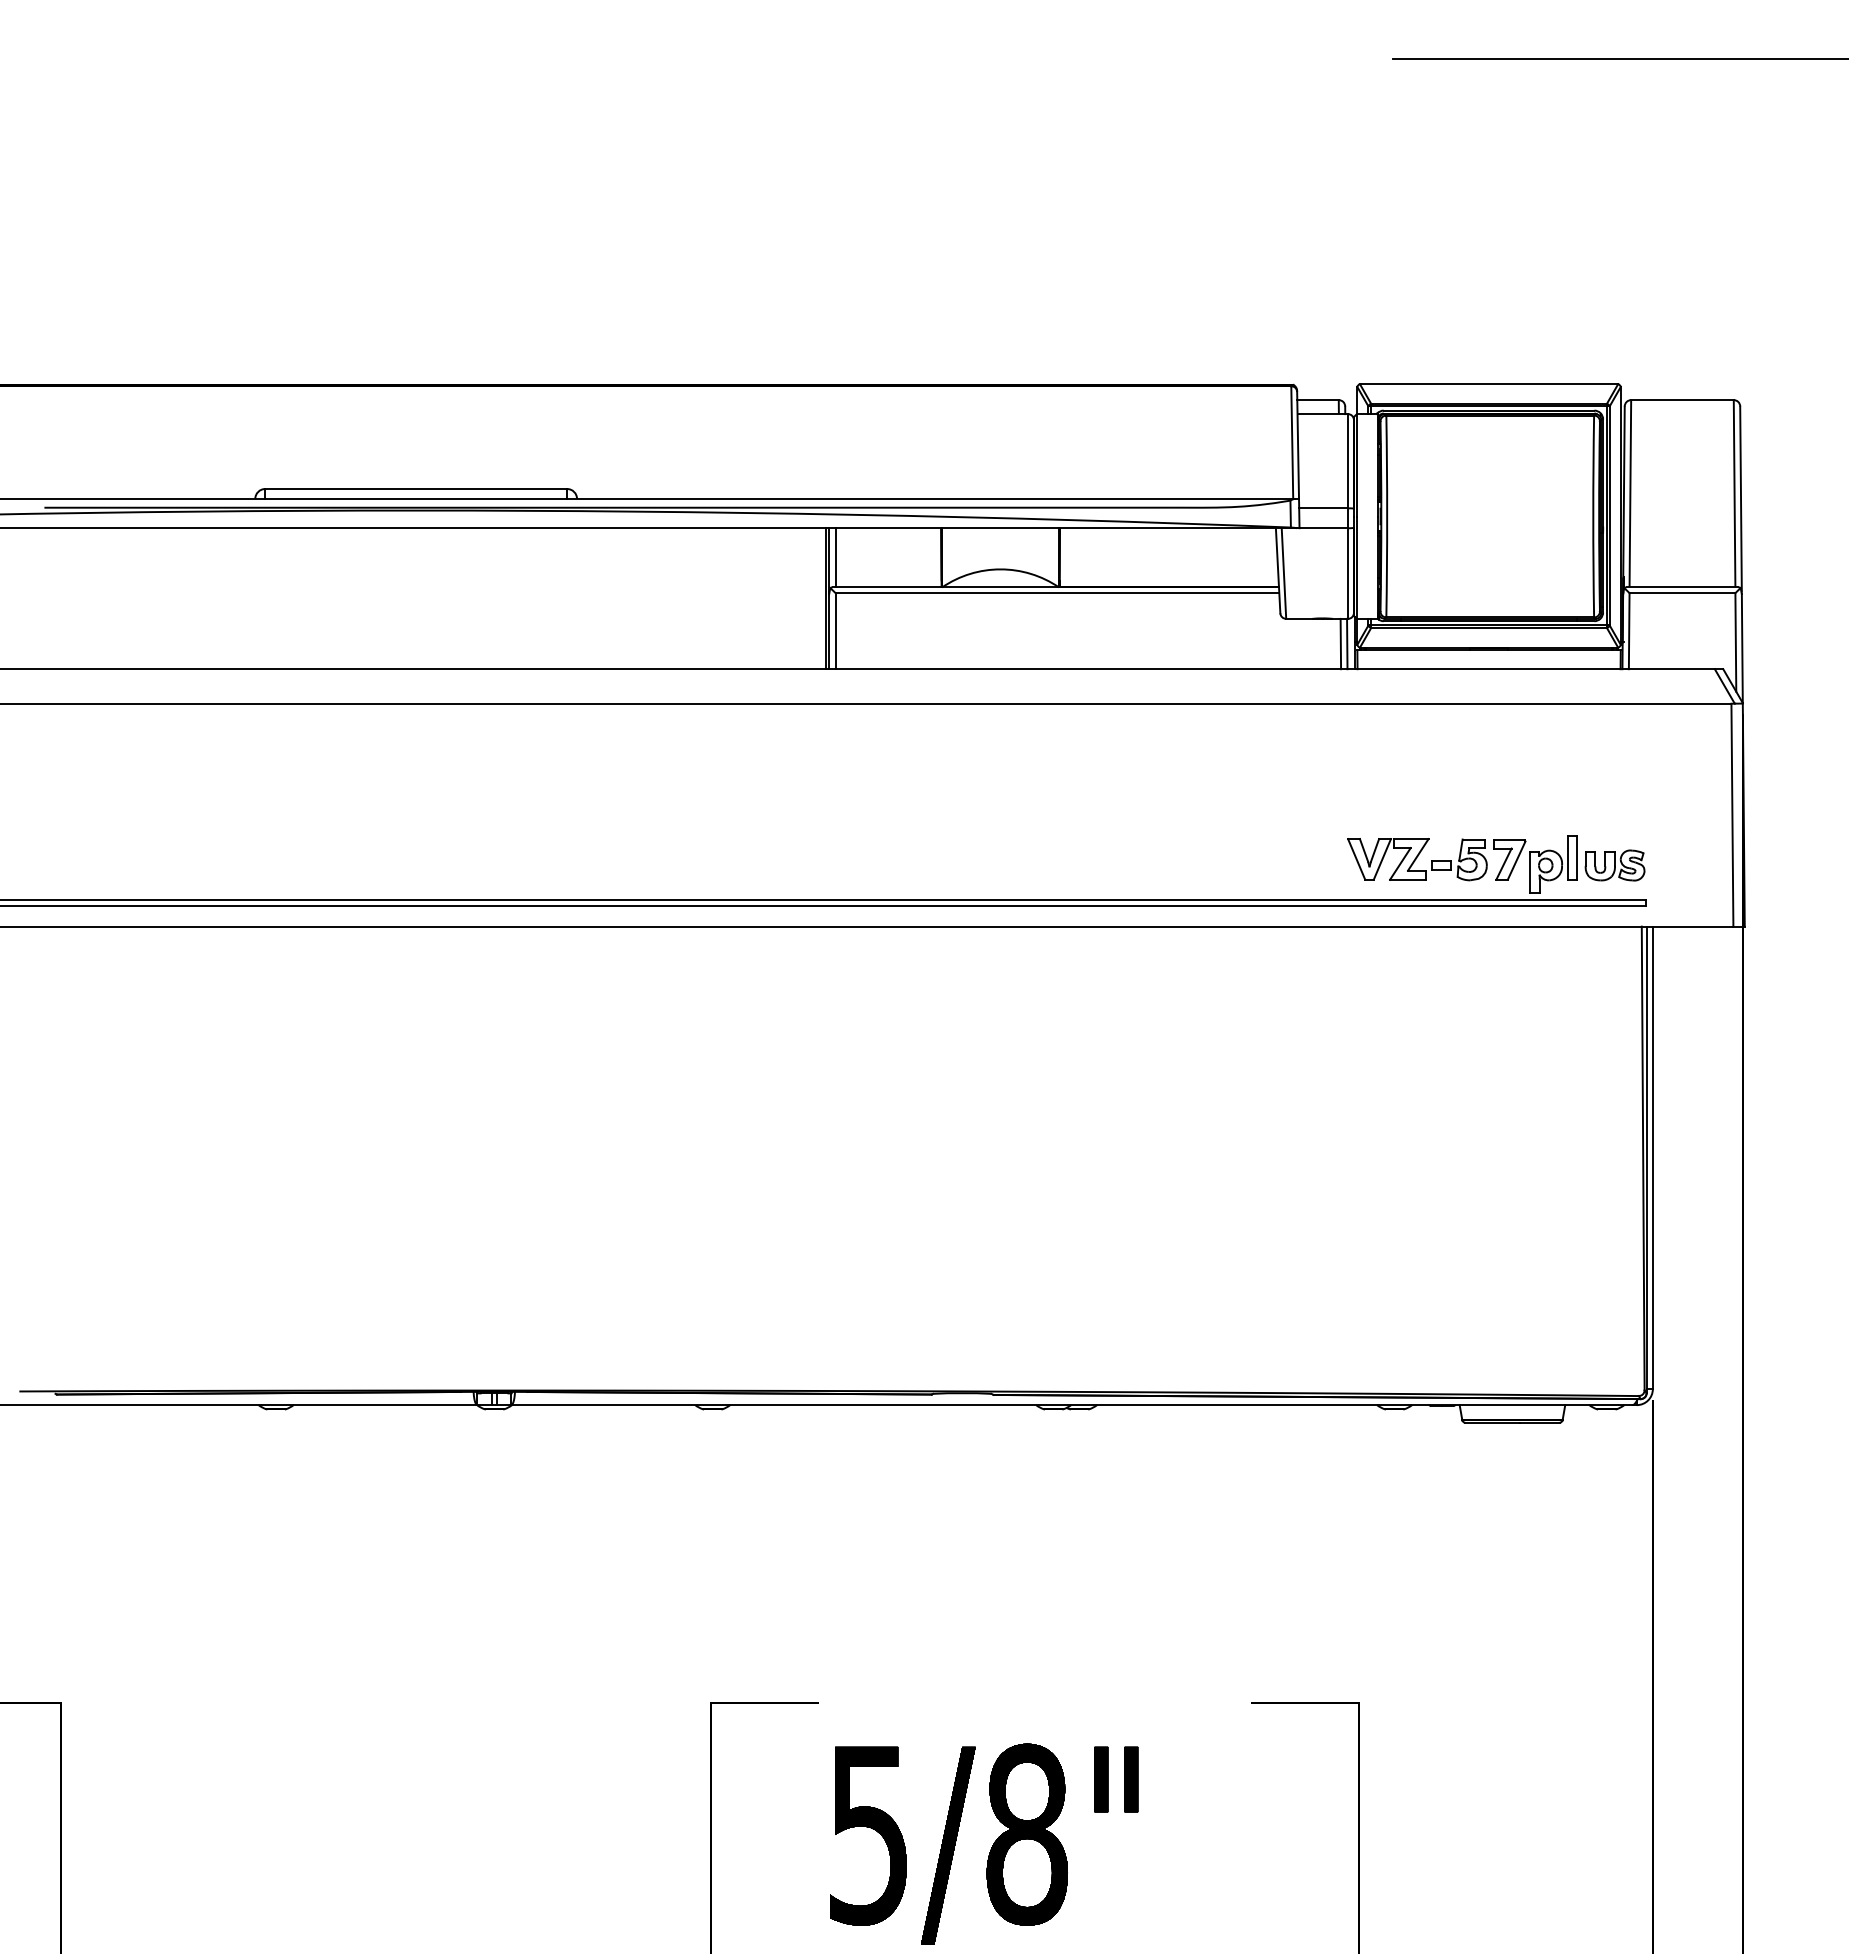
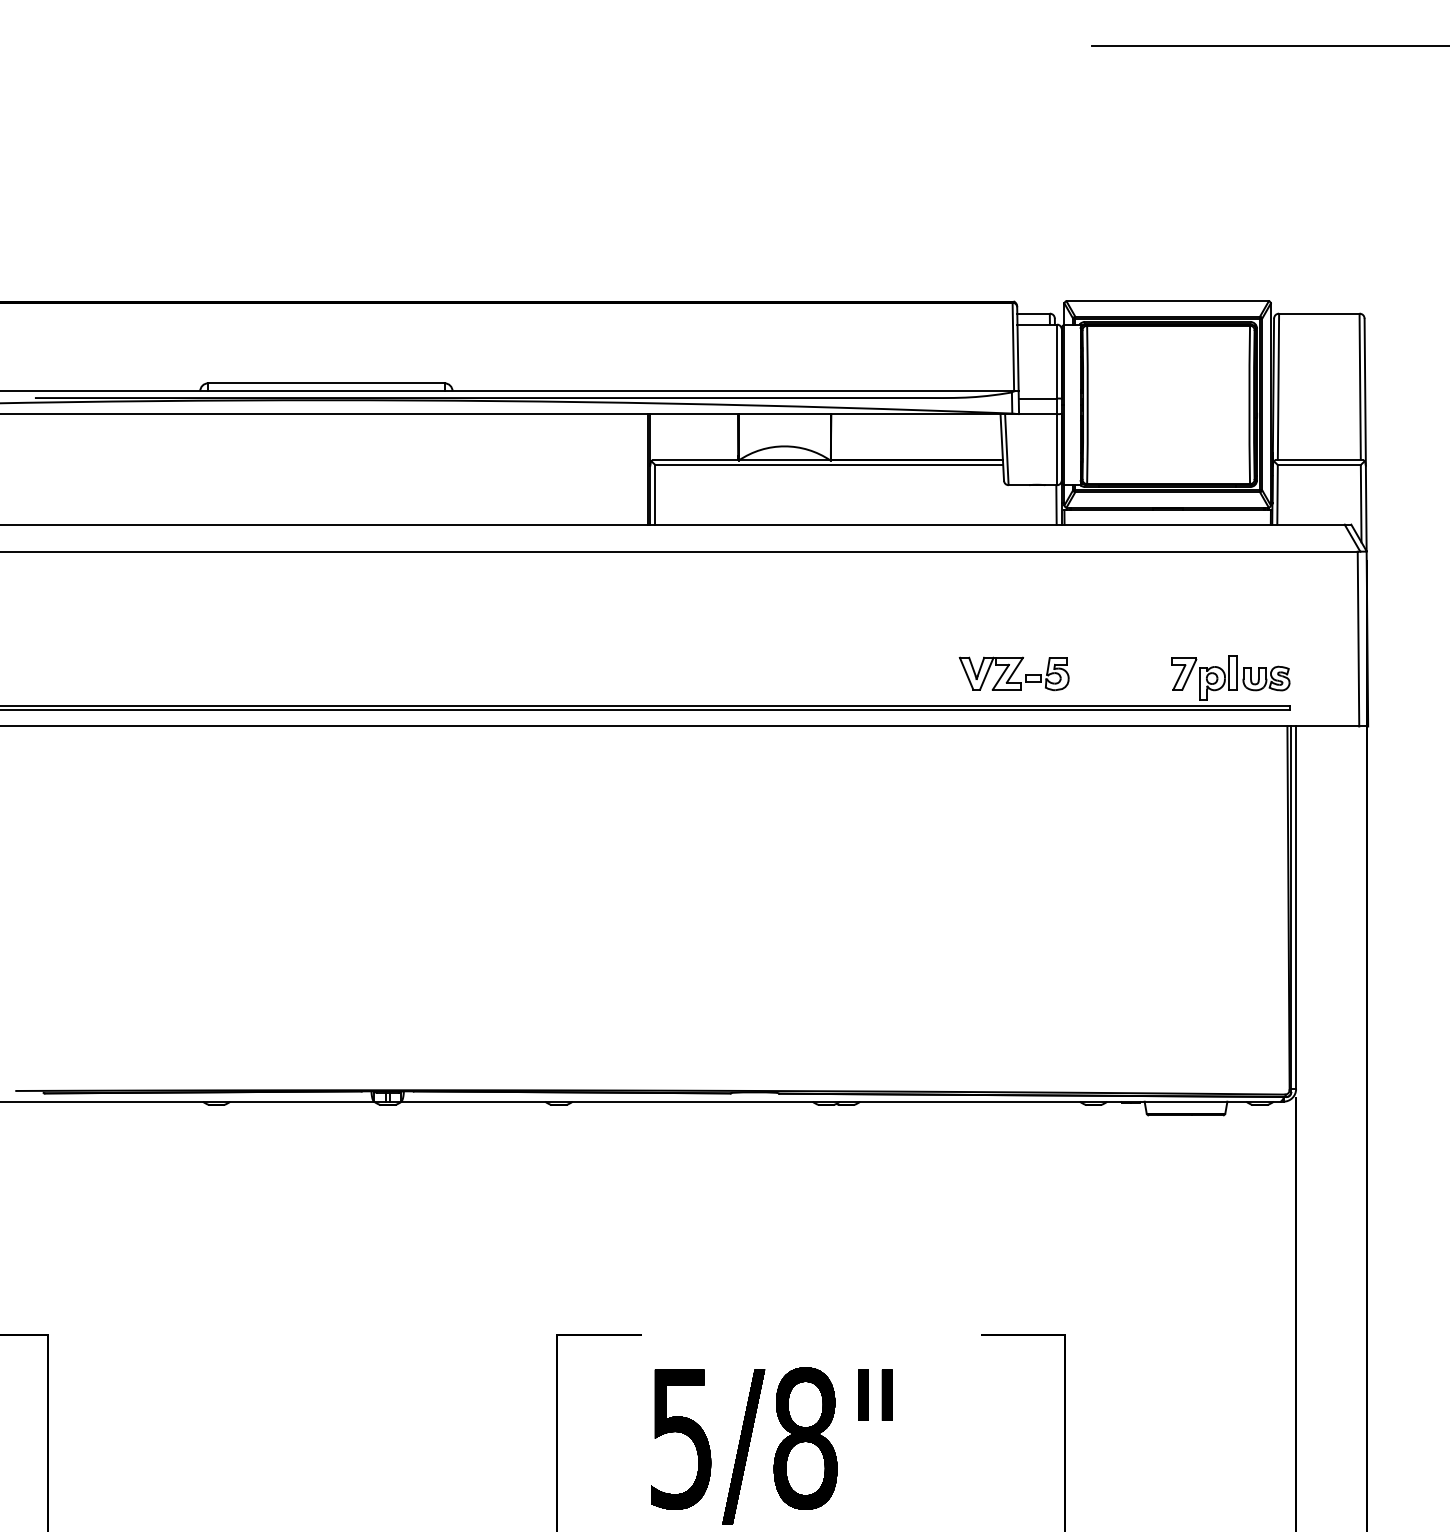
line: (835, 557) -> (655, 437), removed
line: (1340, 643) -> (1051, 504), removed
part: (1417, 859) -> (1014, 673), moved

